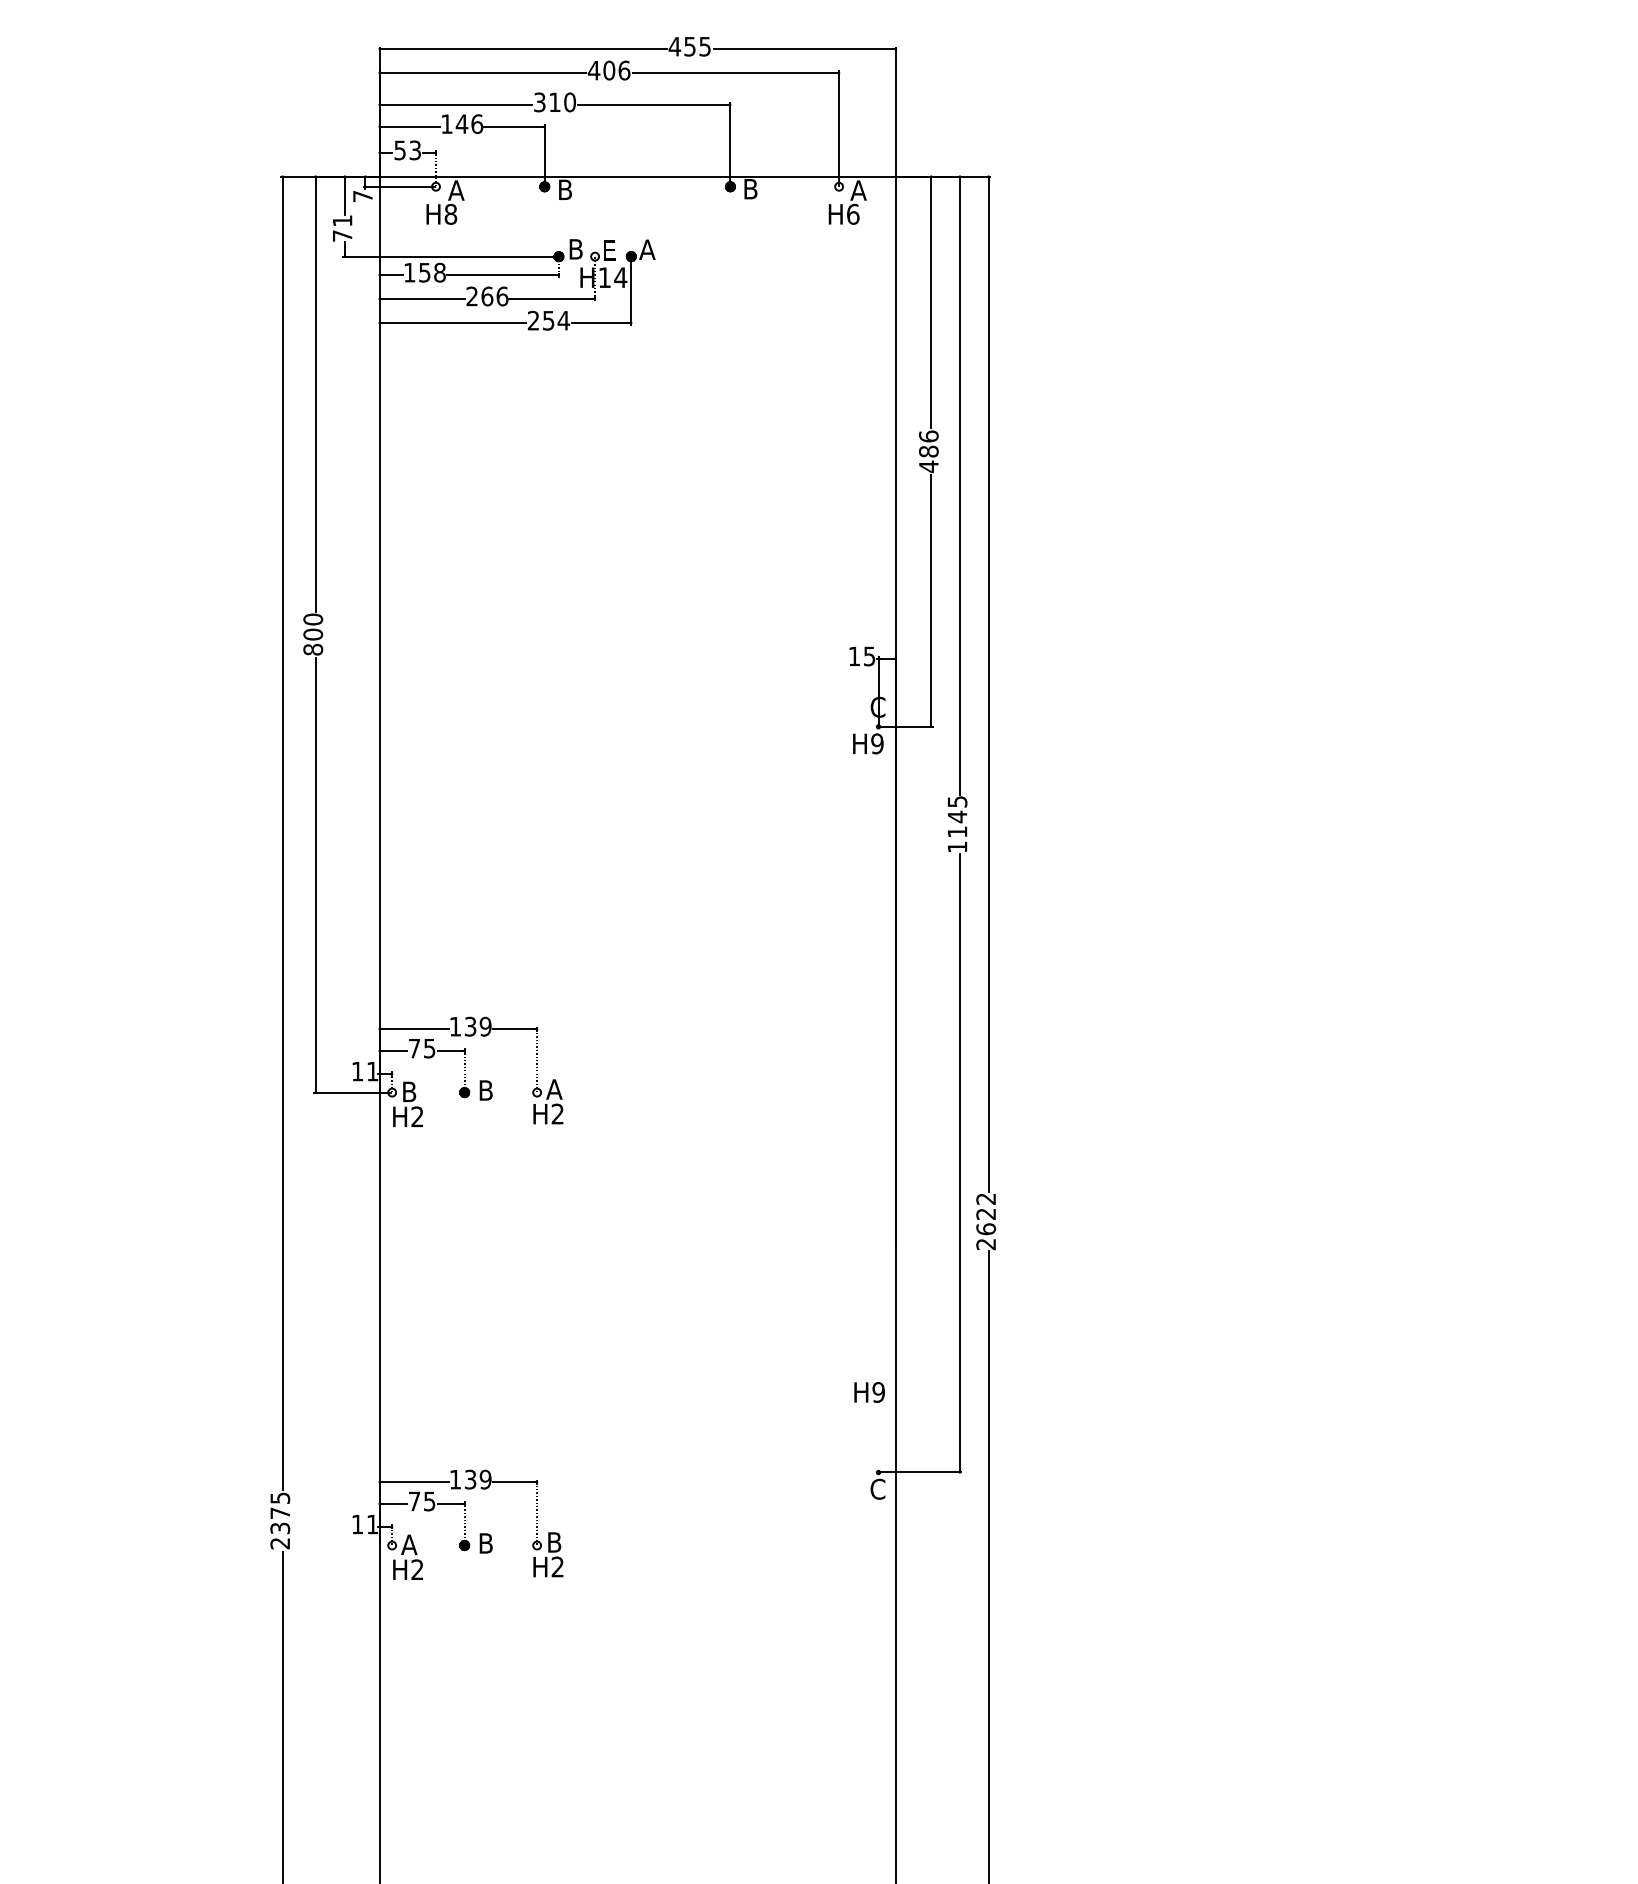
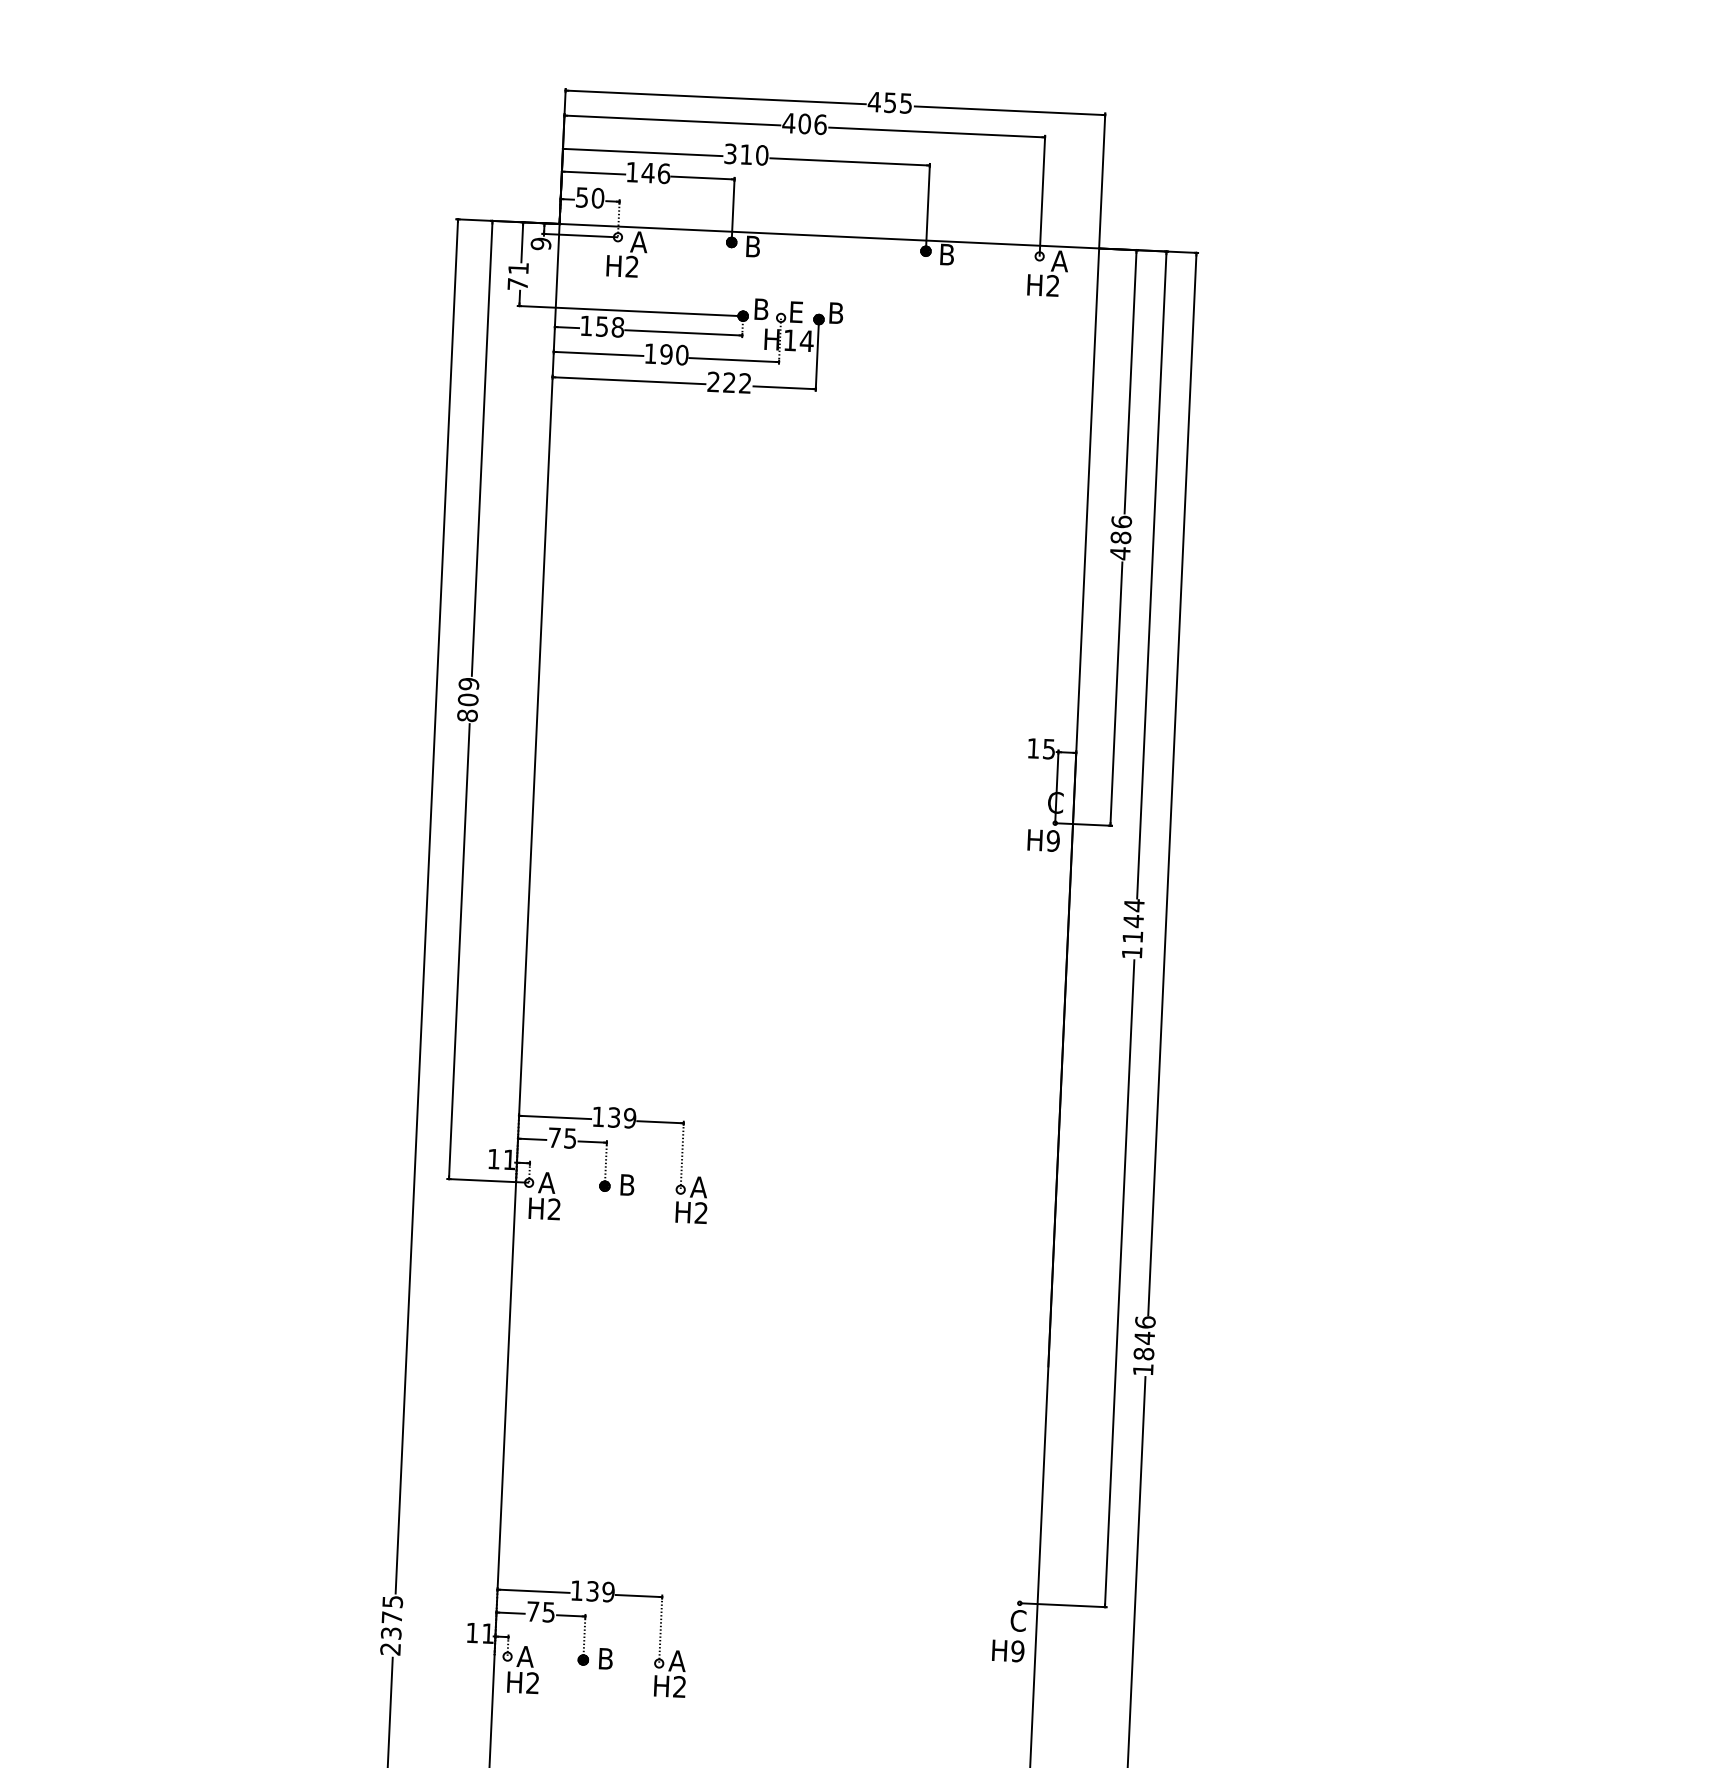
text: (415, 150) -> (598, 198), 53 -> 50
text: (362, 196) -> (540, 243), 7 -> 9
text: (853, 213) -> (1053, 285), H6 -> H2
text: (450, 214) -> (631, 266), H8 -> H2
text: (647, 249) -> (836, 312), A -> B
text: (487, 296) -> (666, 354), 266 -> 190
text: (556, 320) -> (737, 382), 254 -> 222
text: (313, 619) -> (469, 684), 800 -> 809
text: (957, 801) -> (1134, 905), 1145 -> 1144
text: (409, 1091) -> (547, 1182), B -> A
text: (986, 1221) -> (1144, 1345), 2622 -> 1846
text: (869, 1392) -> (1008, 1651), moved
text: (554, 1542) -> (677, 1661), B -> A

